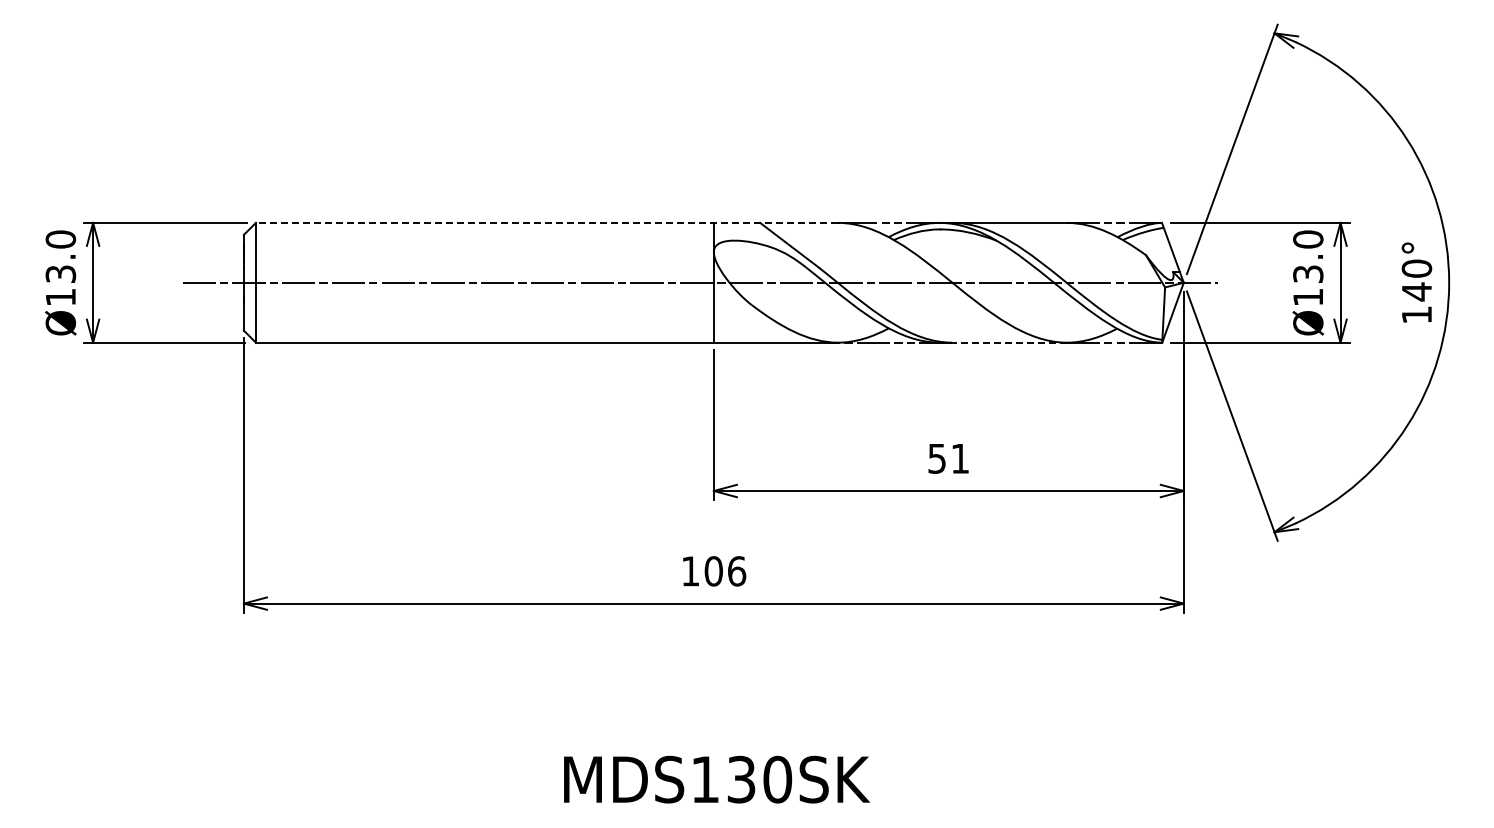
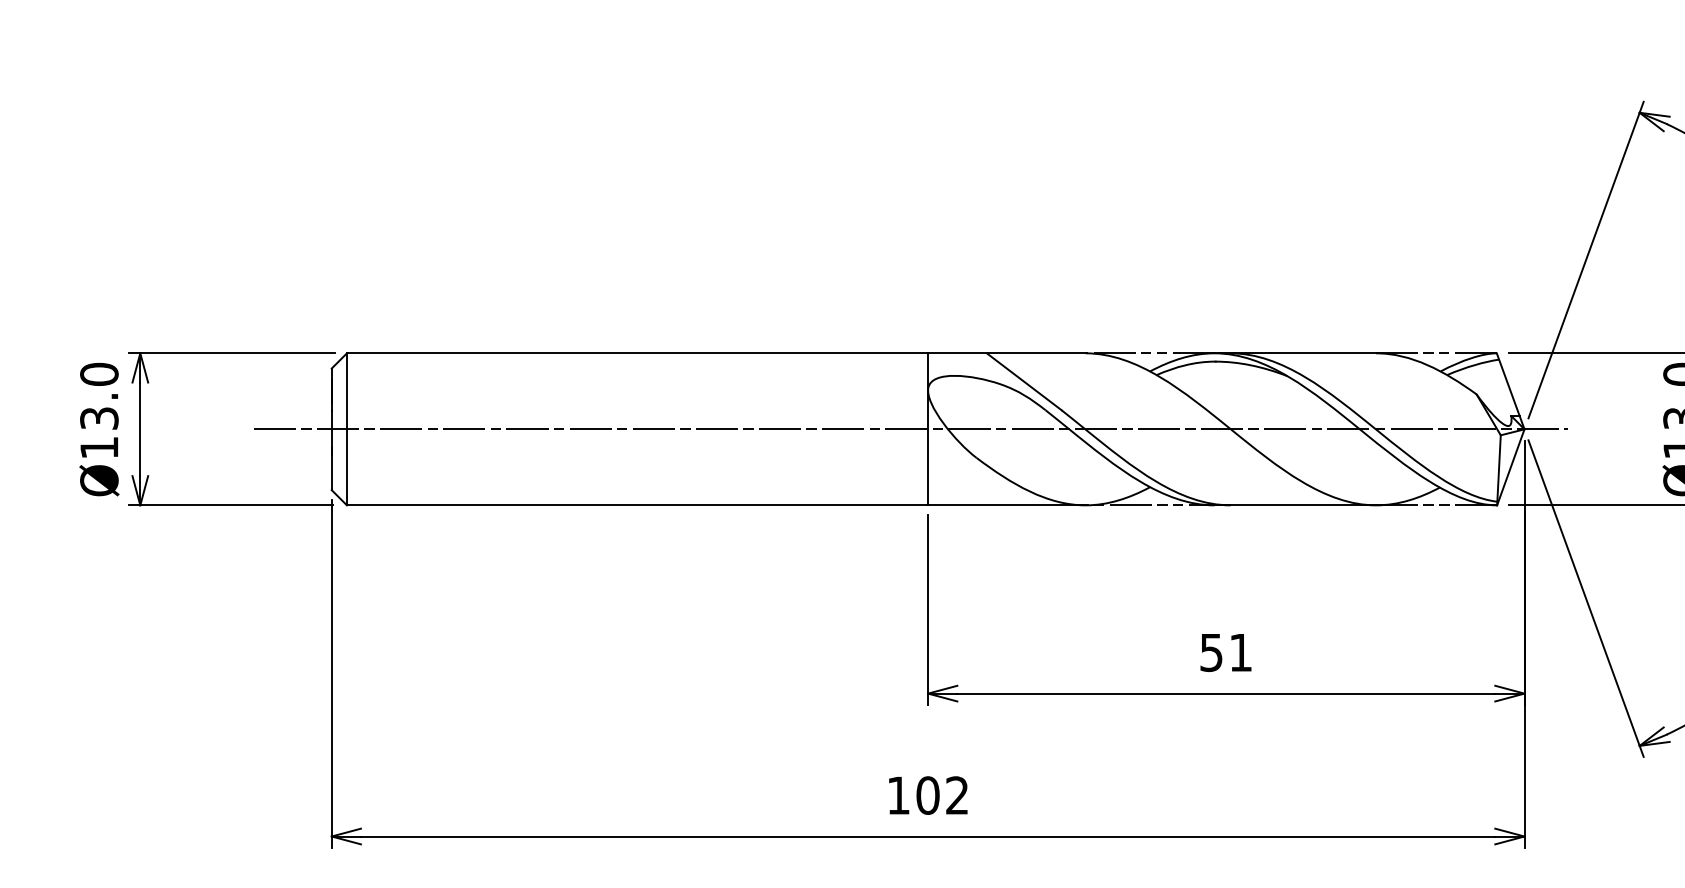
line: (546, 222) -> (715, 352), dashed -> solid
line: (1003, 342) -> (1295, 505), dashed -> solid
text: (737, 571) -> (958, 795), 106 -> 102

